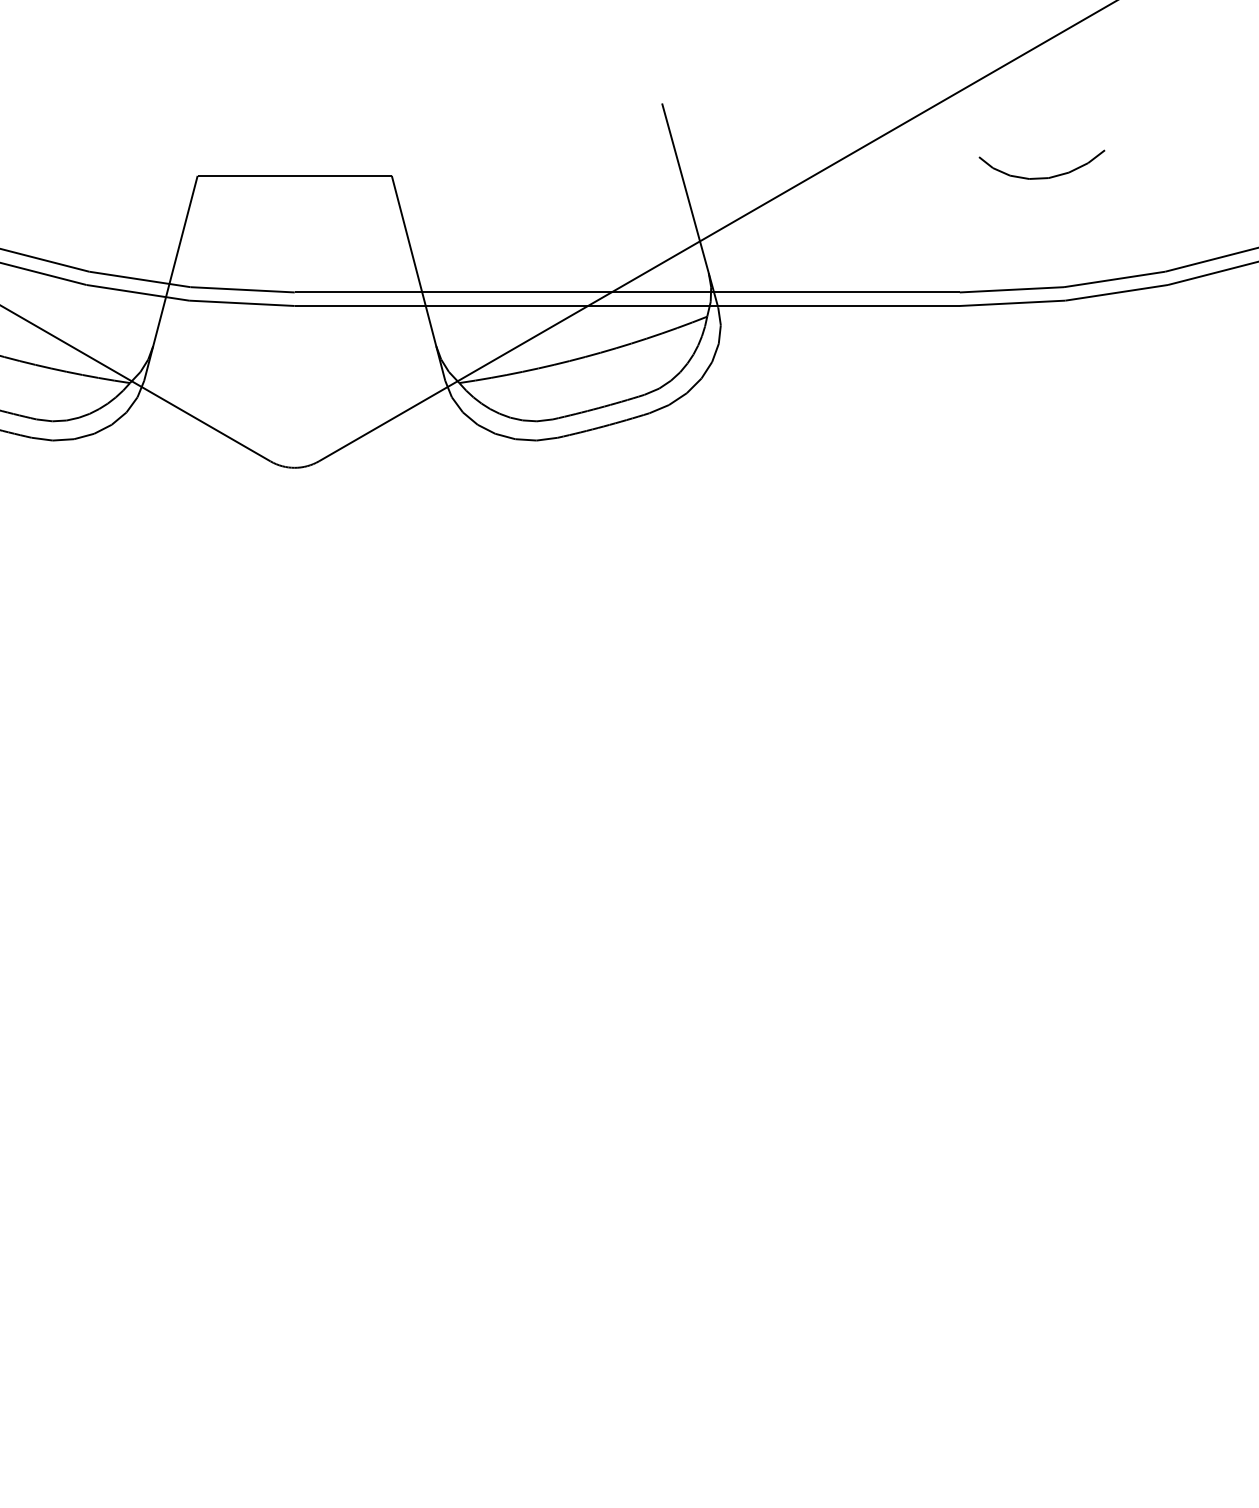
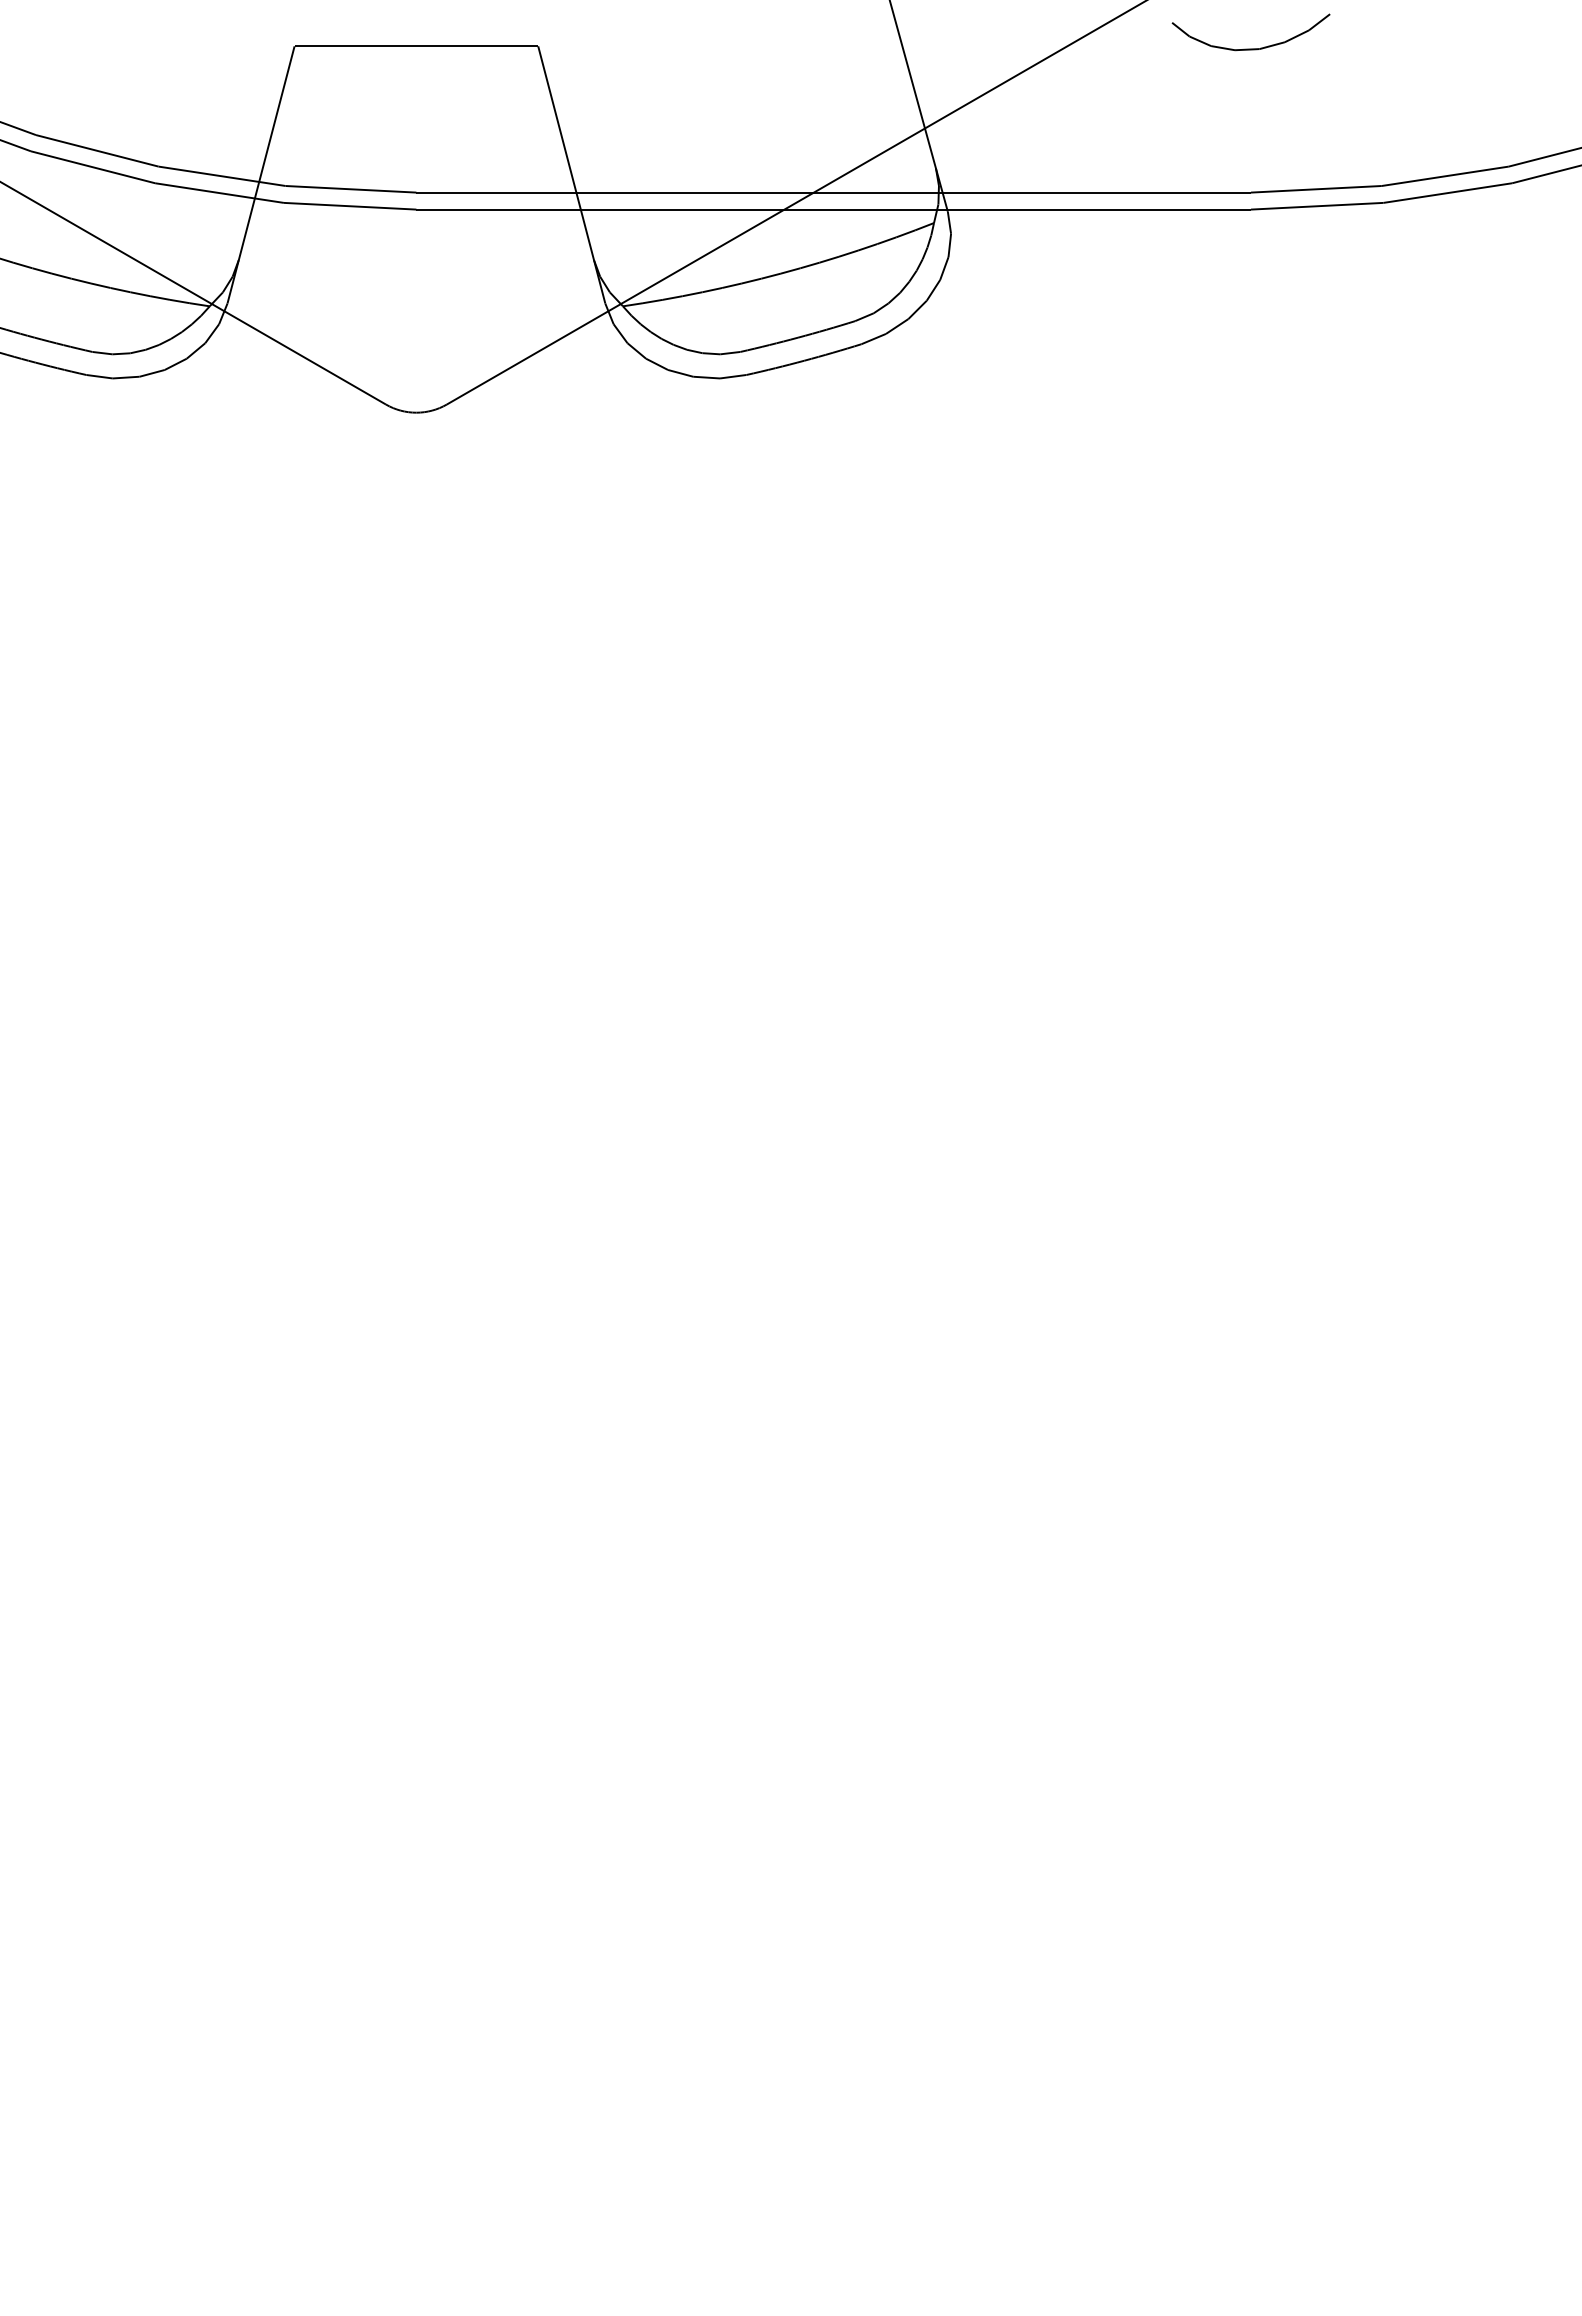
part: (1041, 177) -> (1250, 48), moved

